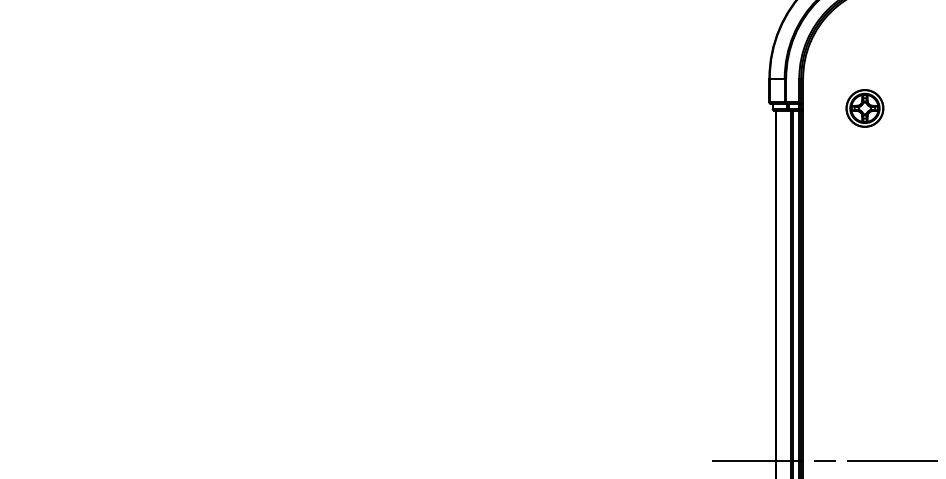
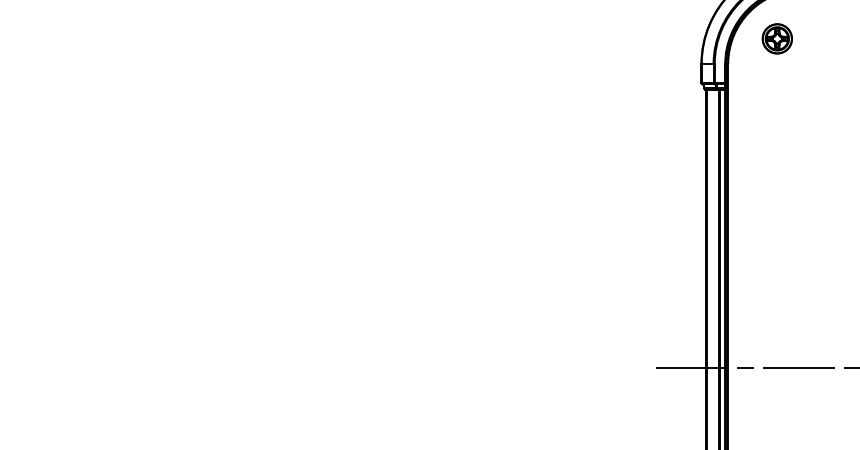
part: (863, 107) -> (776, 38), moved

